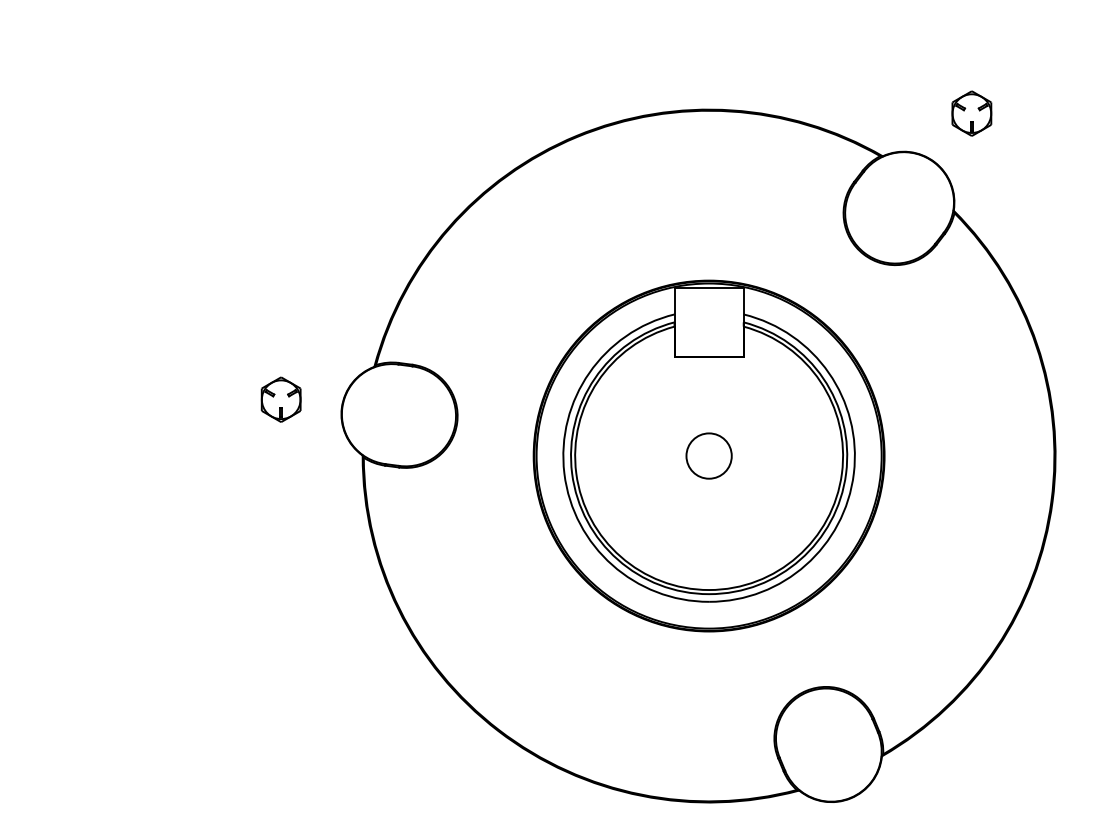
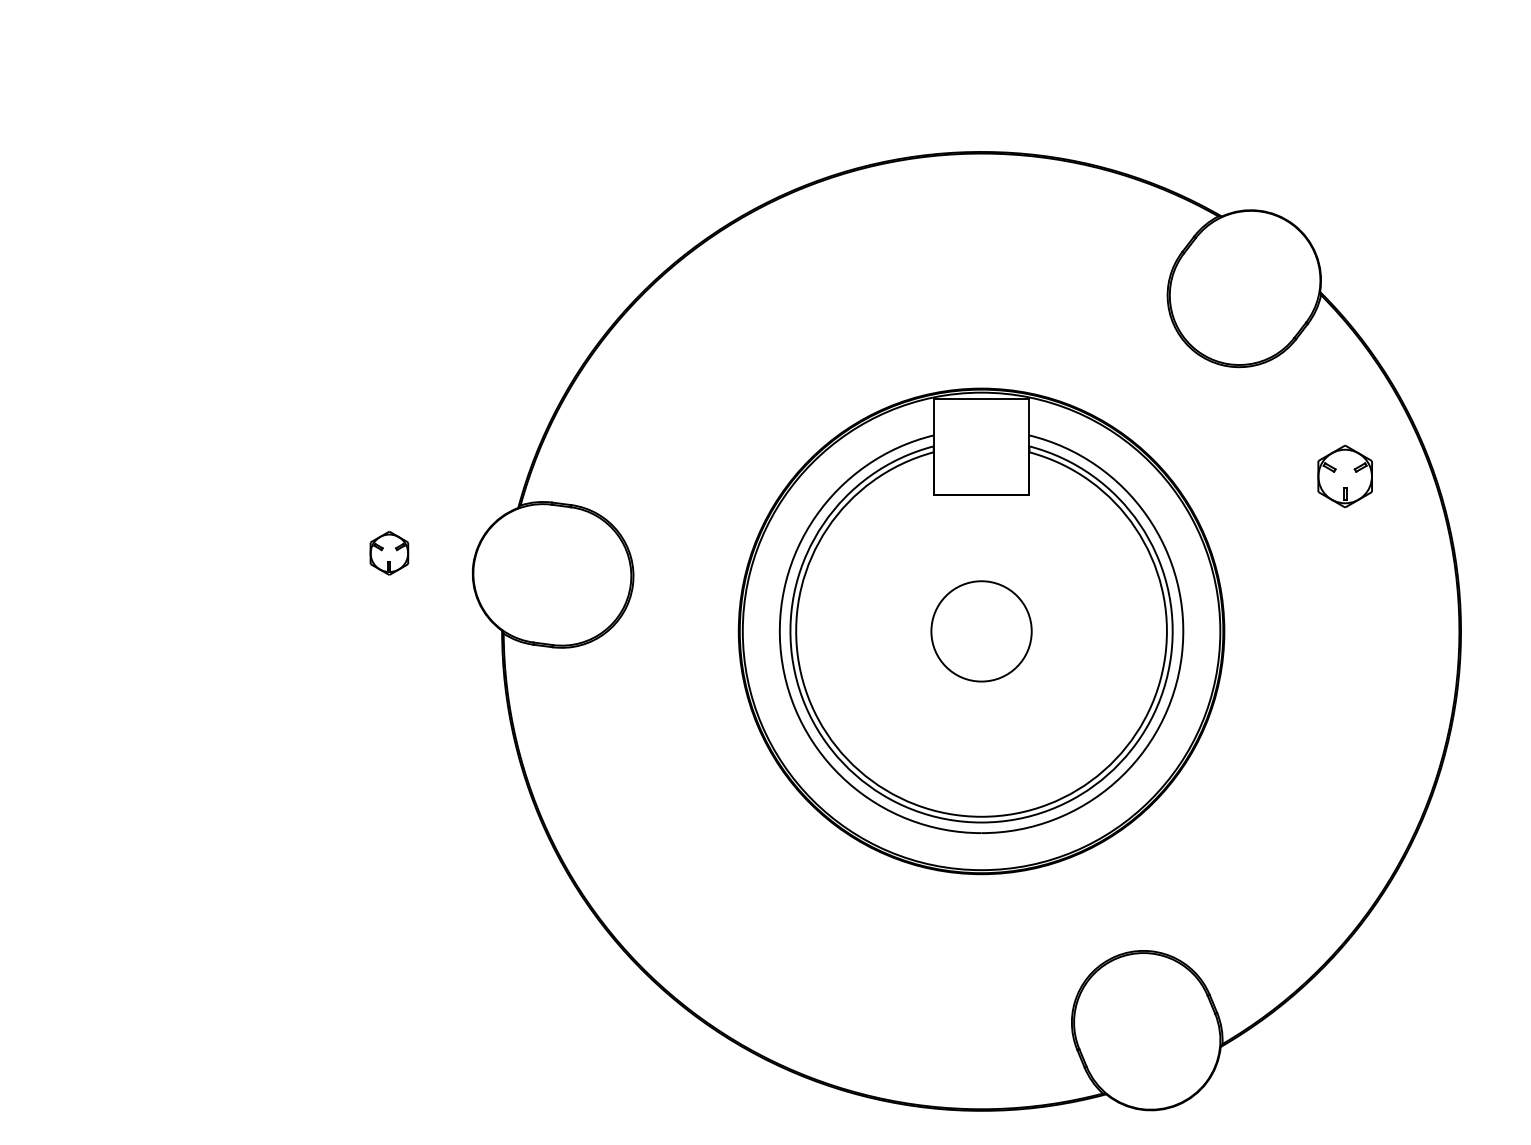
part: (971, 113) -> (1344, 476), moved
part: (281, 399) -> (389, 552), size x0.7
circle: (709, 456) -> (981, 631), size x1.6

